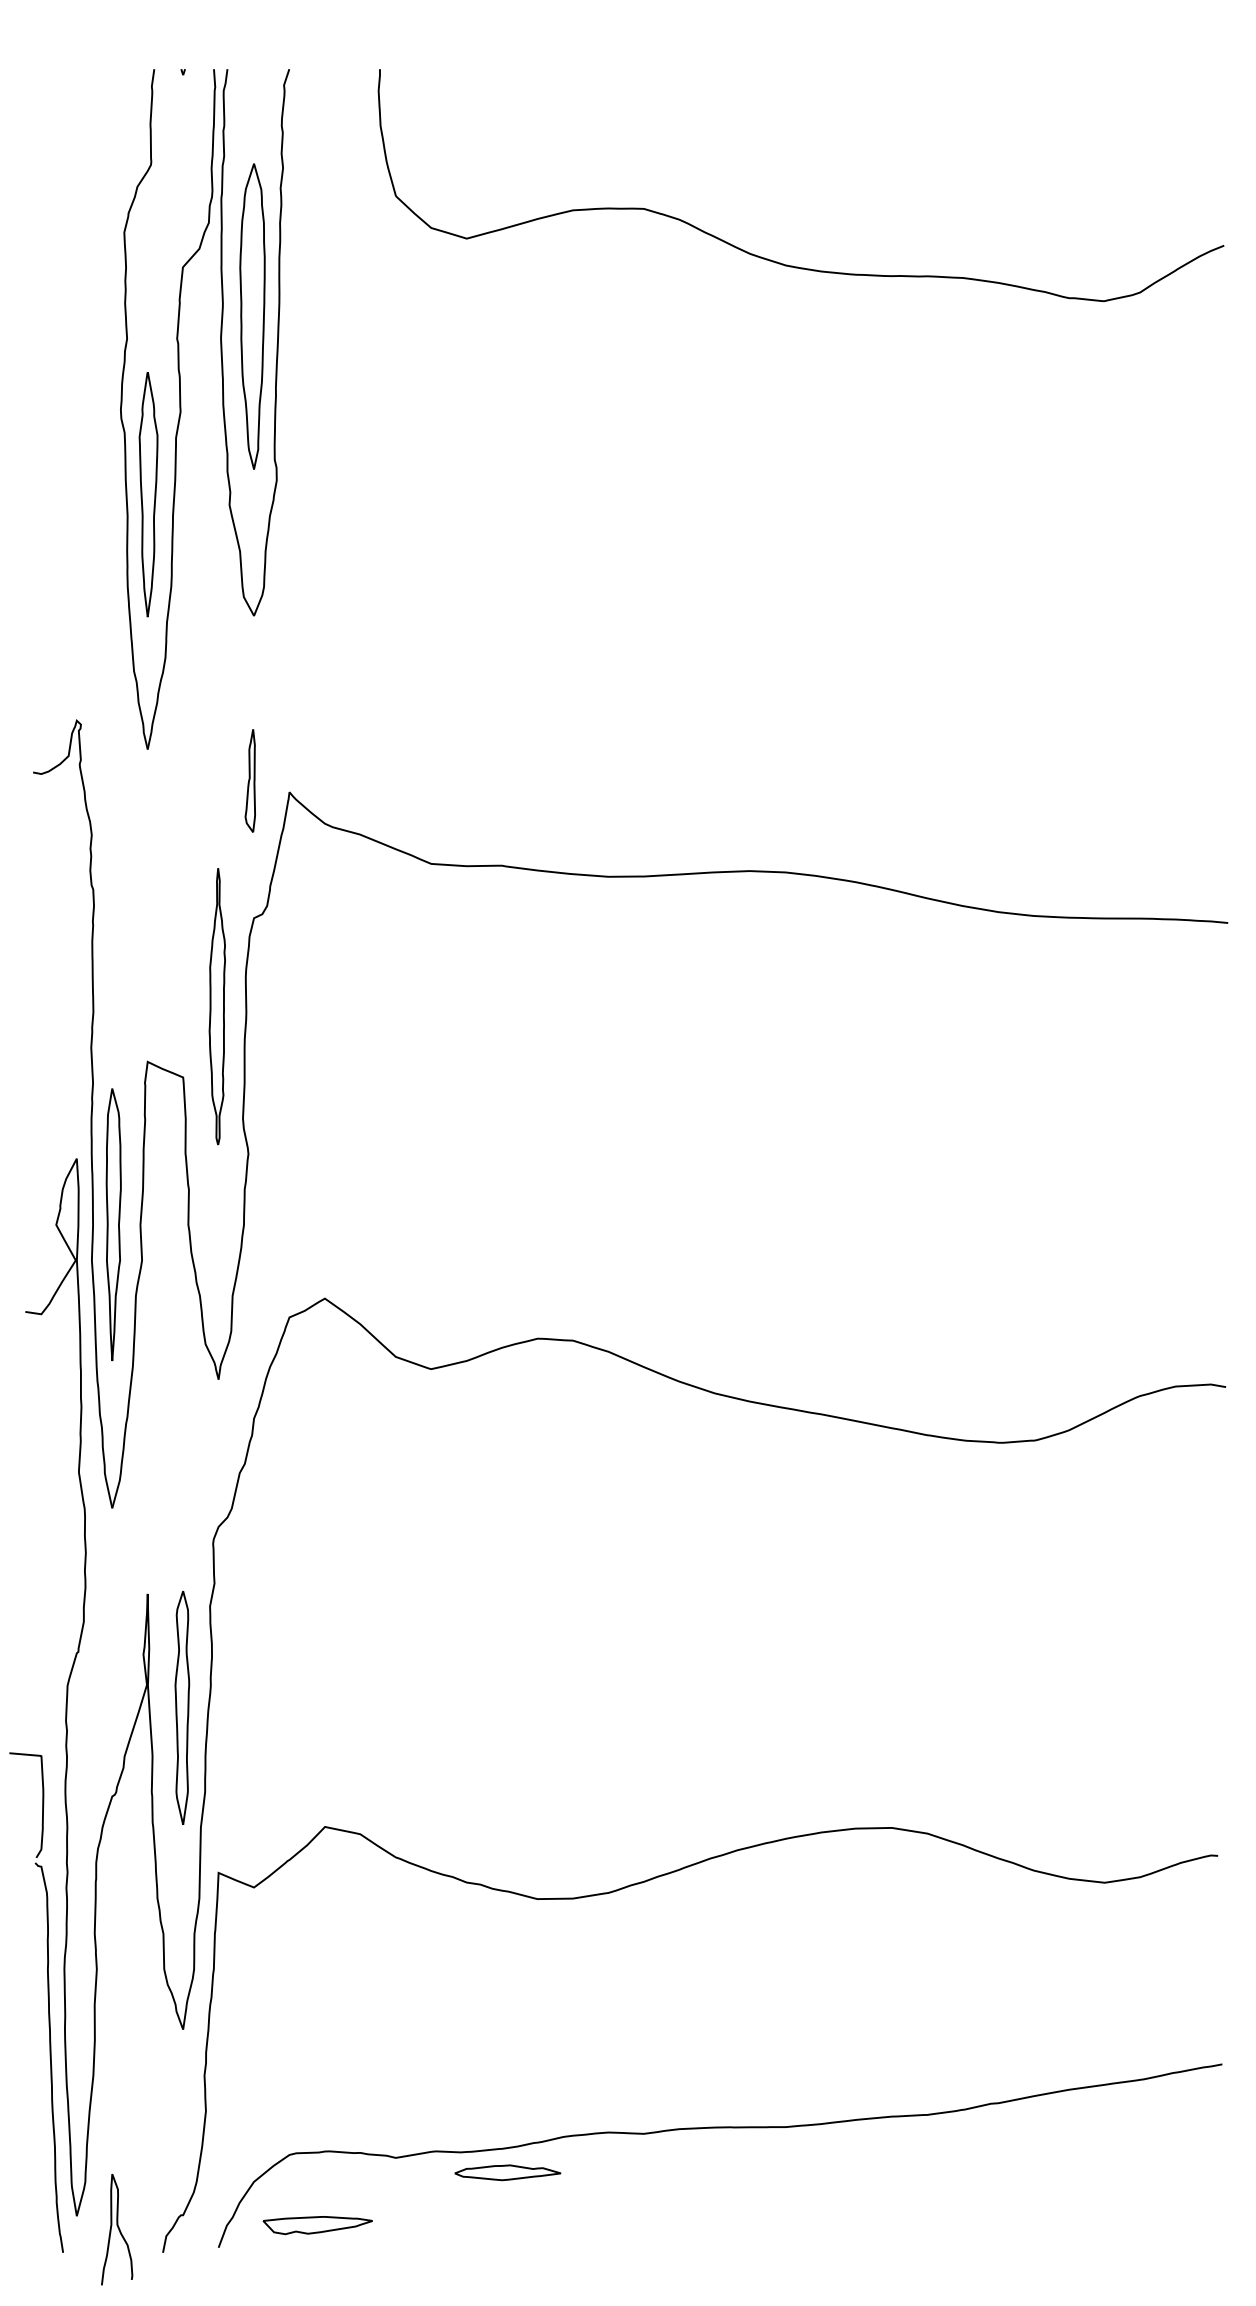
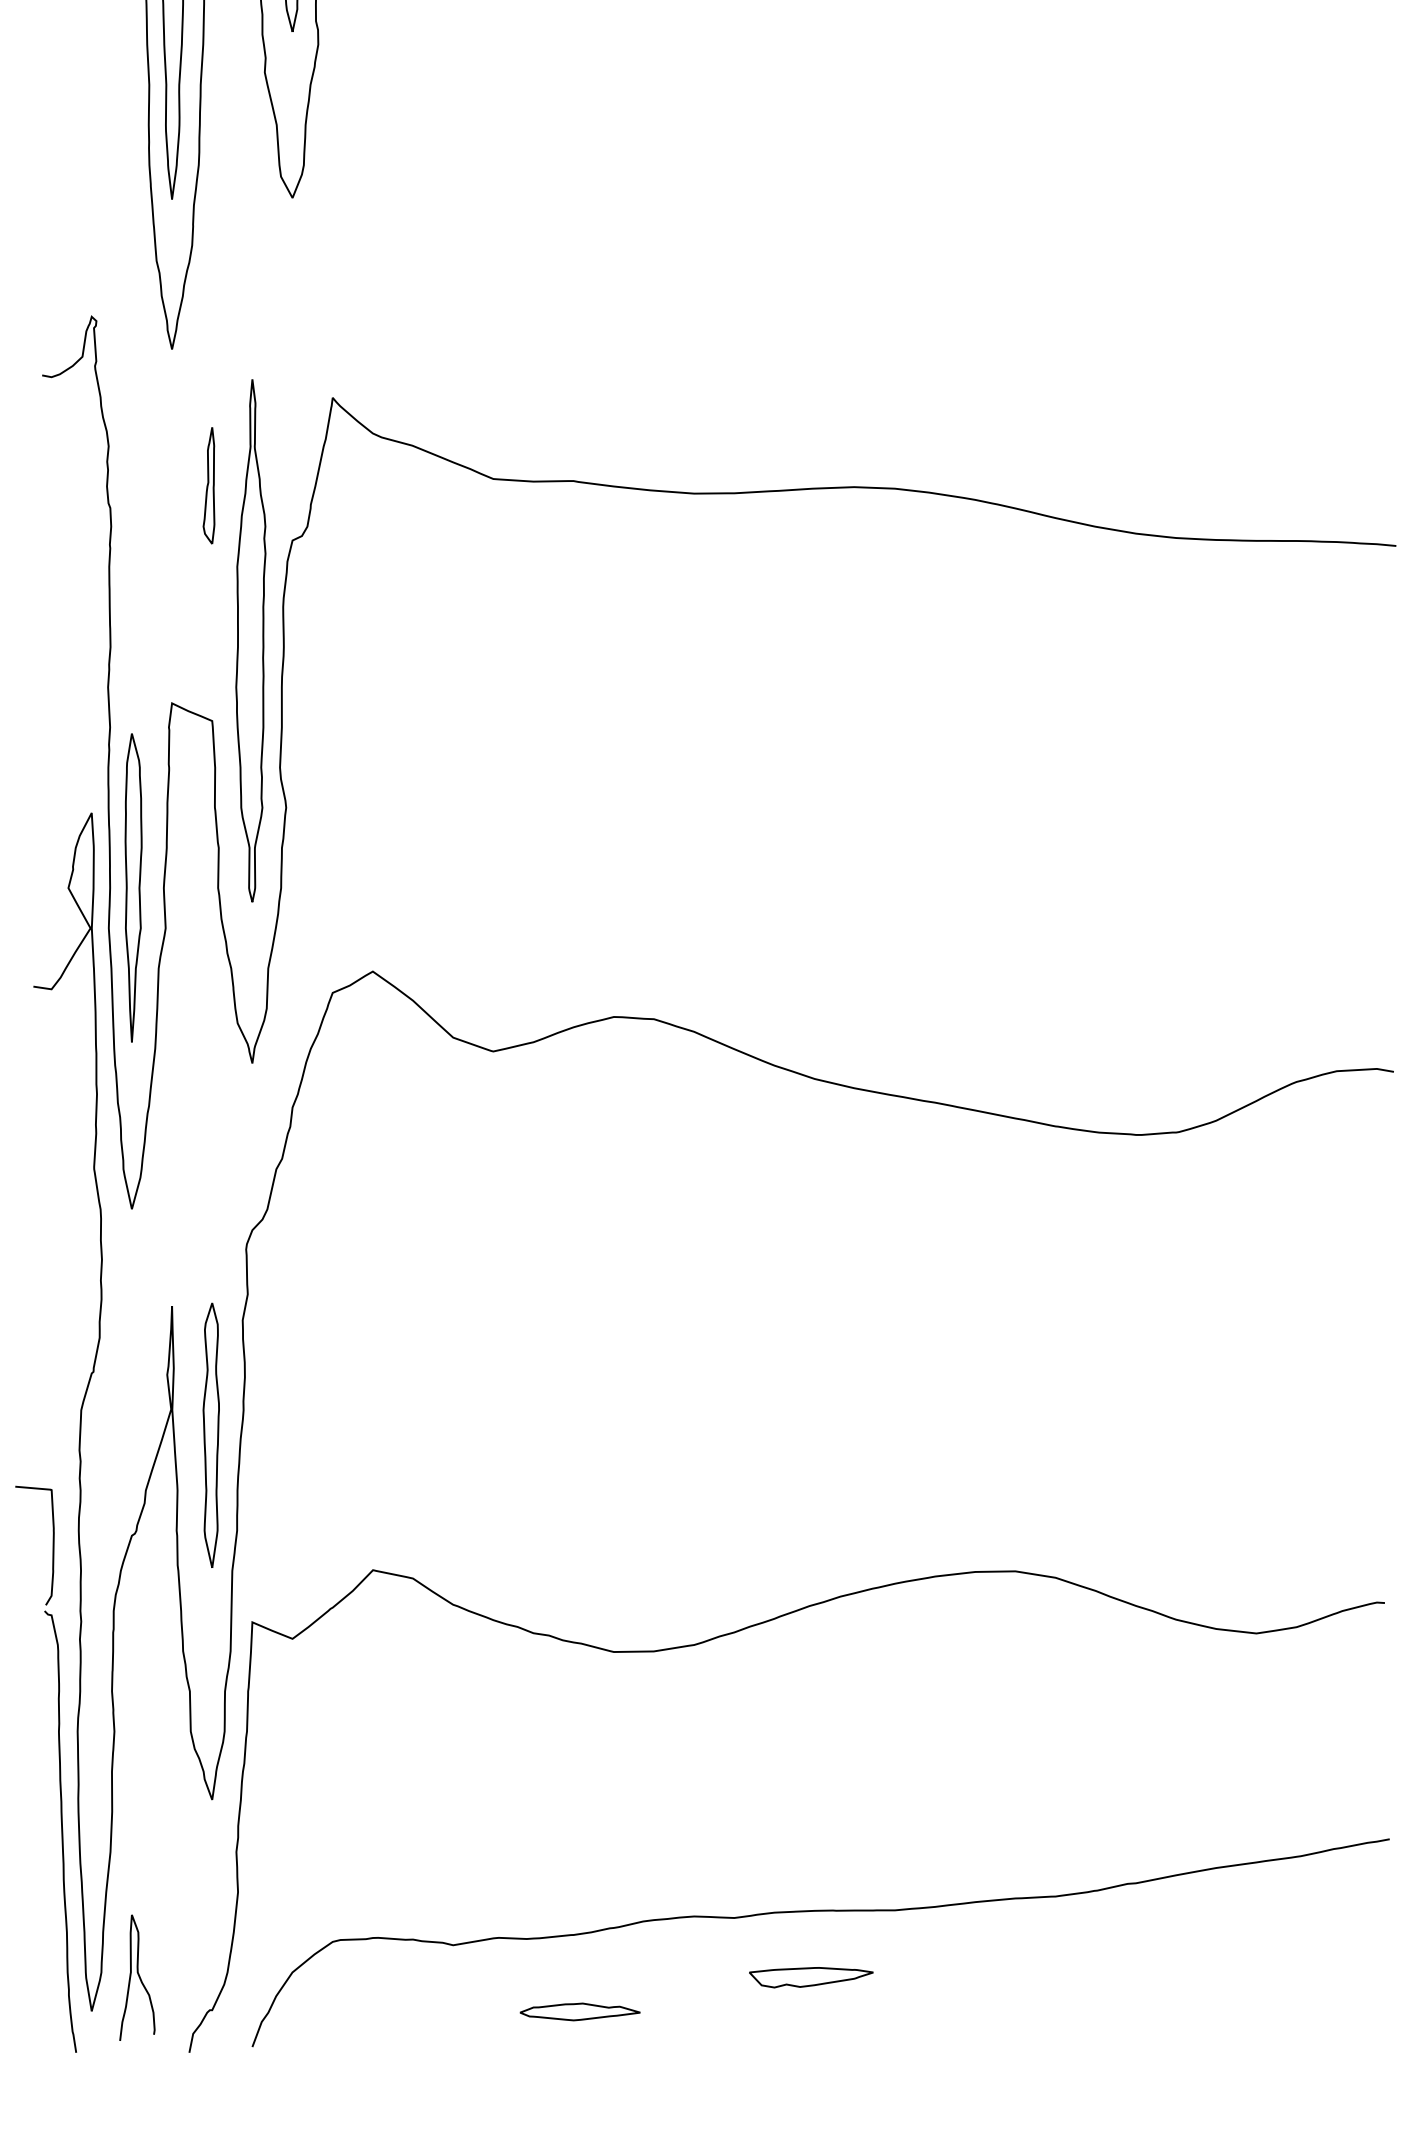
part: (249, 780) -> (208, 485), moved
part: (217, 1006) -> (251, 640), size x1.67
part: (507, 2172) -> (579, 2011), moved
part: (317, 2225) -> (810, 1977), moved
curve: (118, 2229) -> (138, 1977), moved

